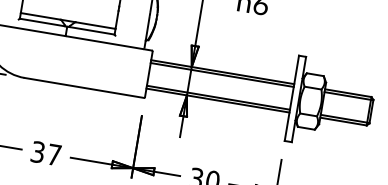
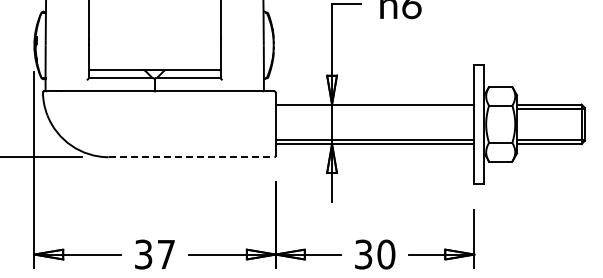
line: (221, 74) -> (374, 108), removed
line: (84, 88) -> (191, 157), solid -> dashed

